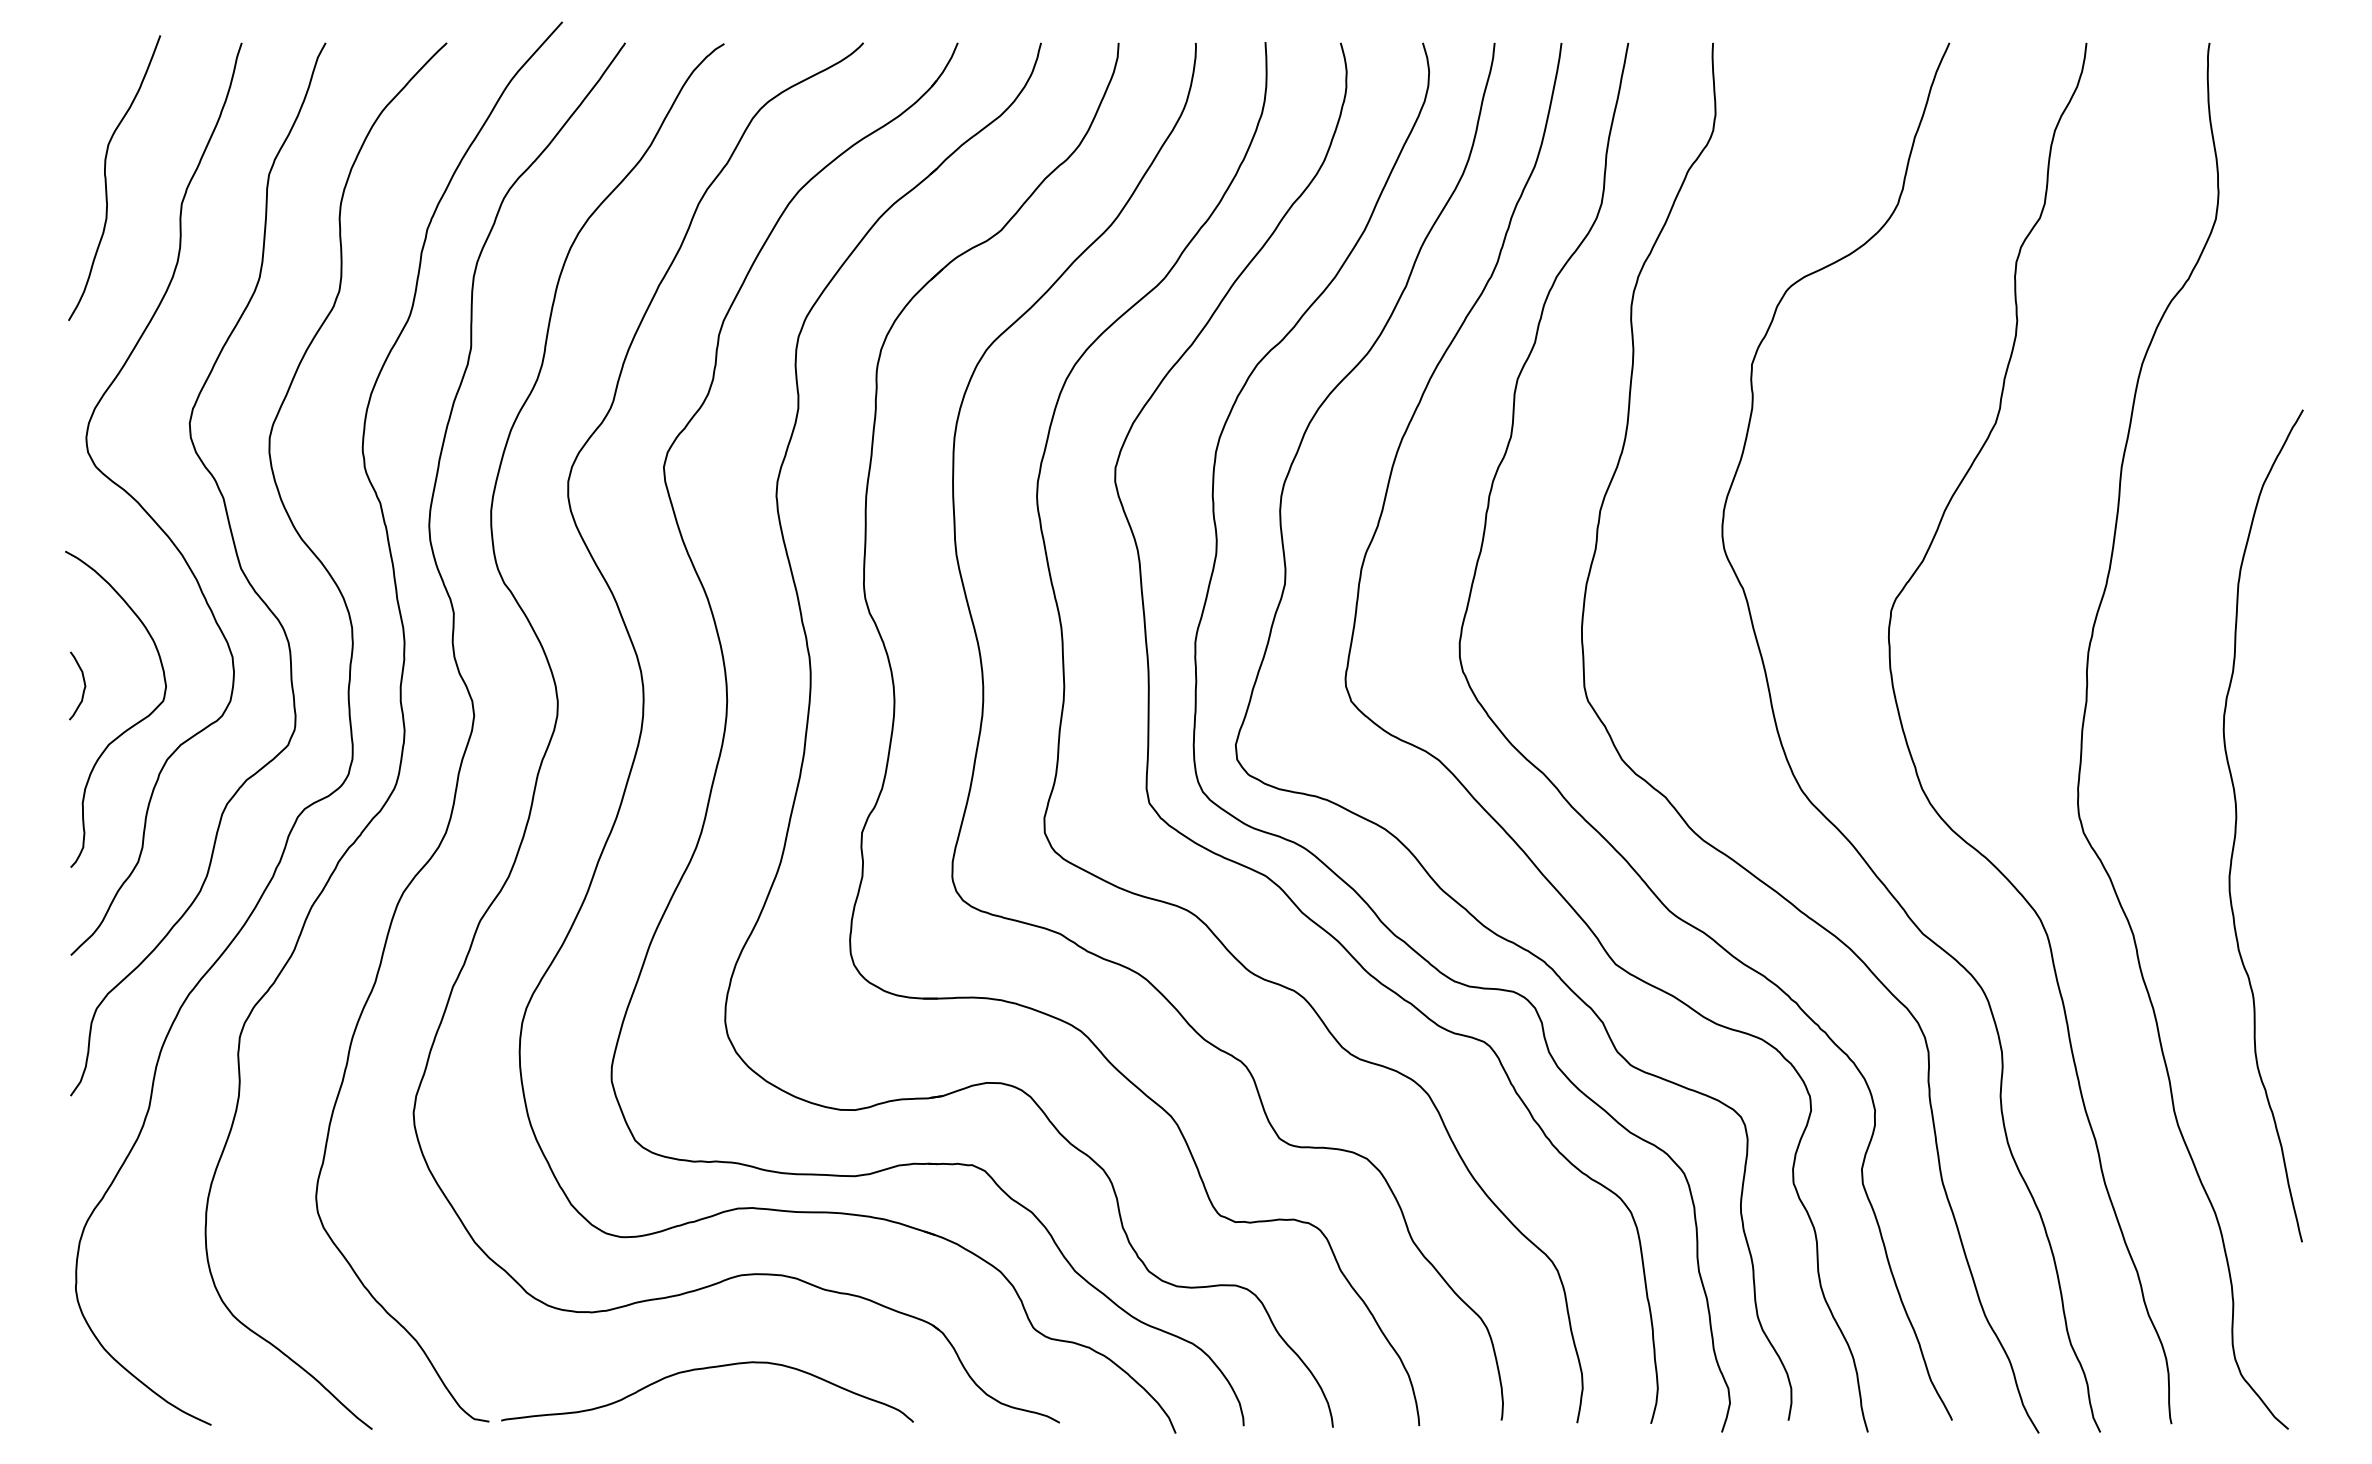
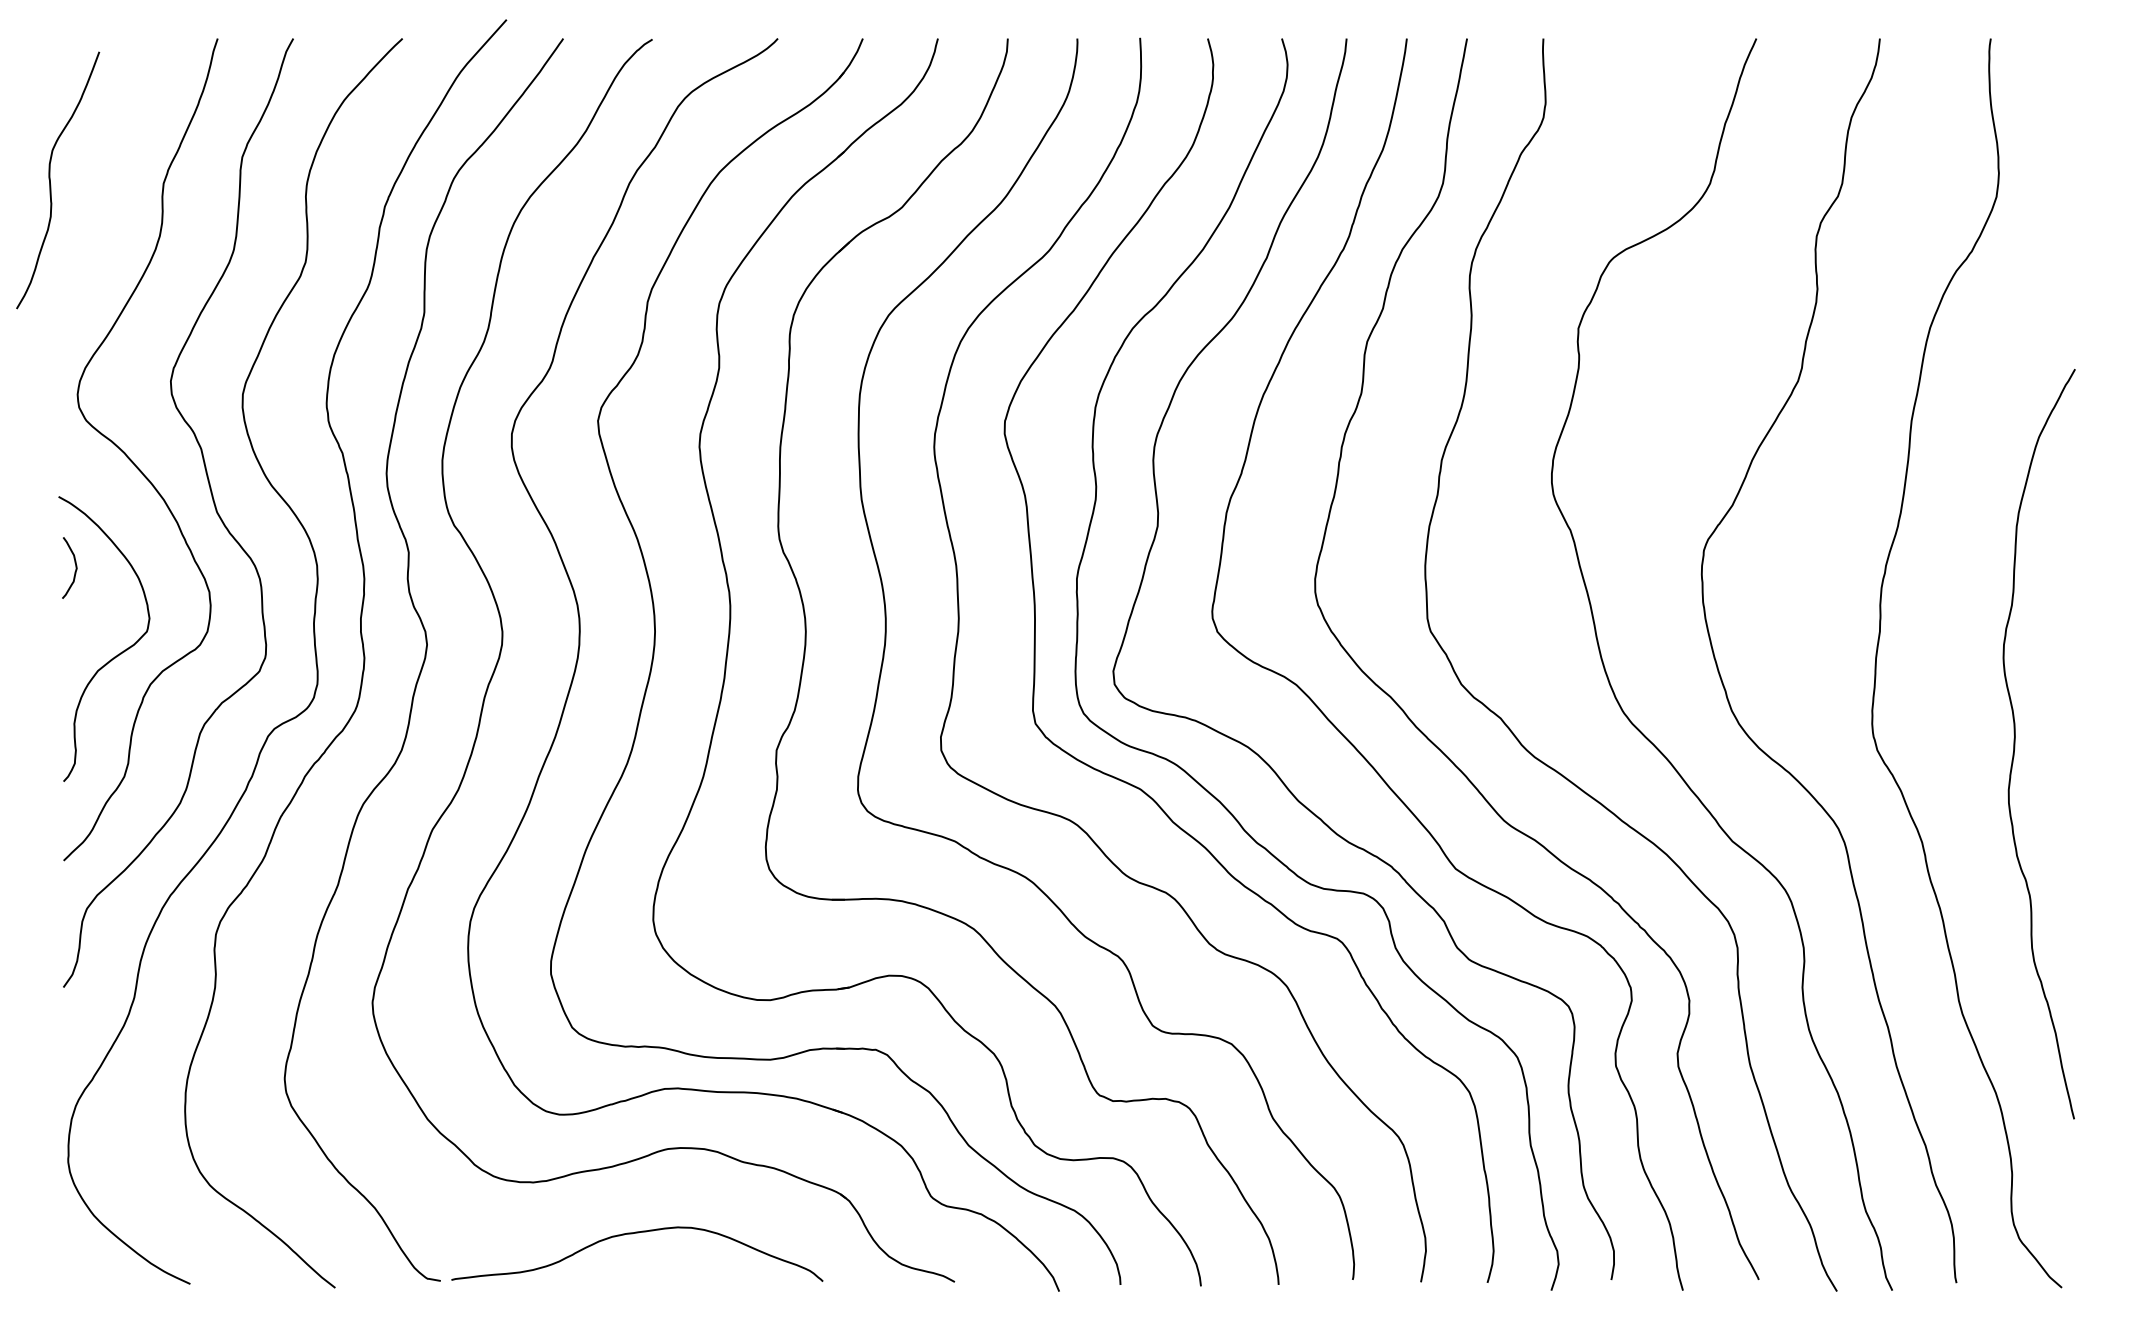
curve: (106, 178) -> (50, 180), moved
curve: (83, 685) -> (75, 567), moved

